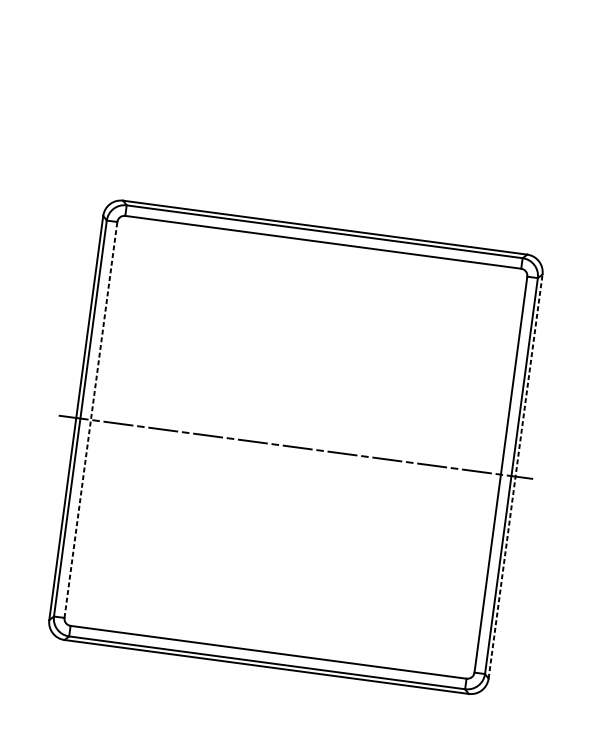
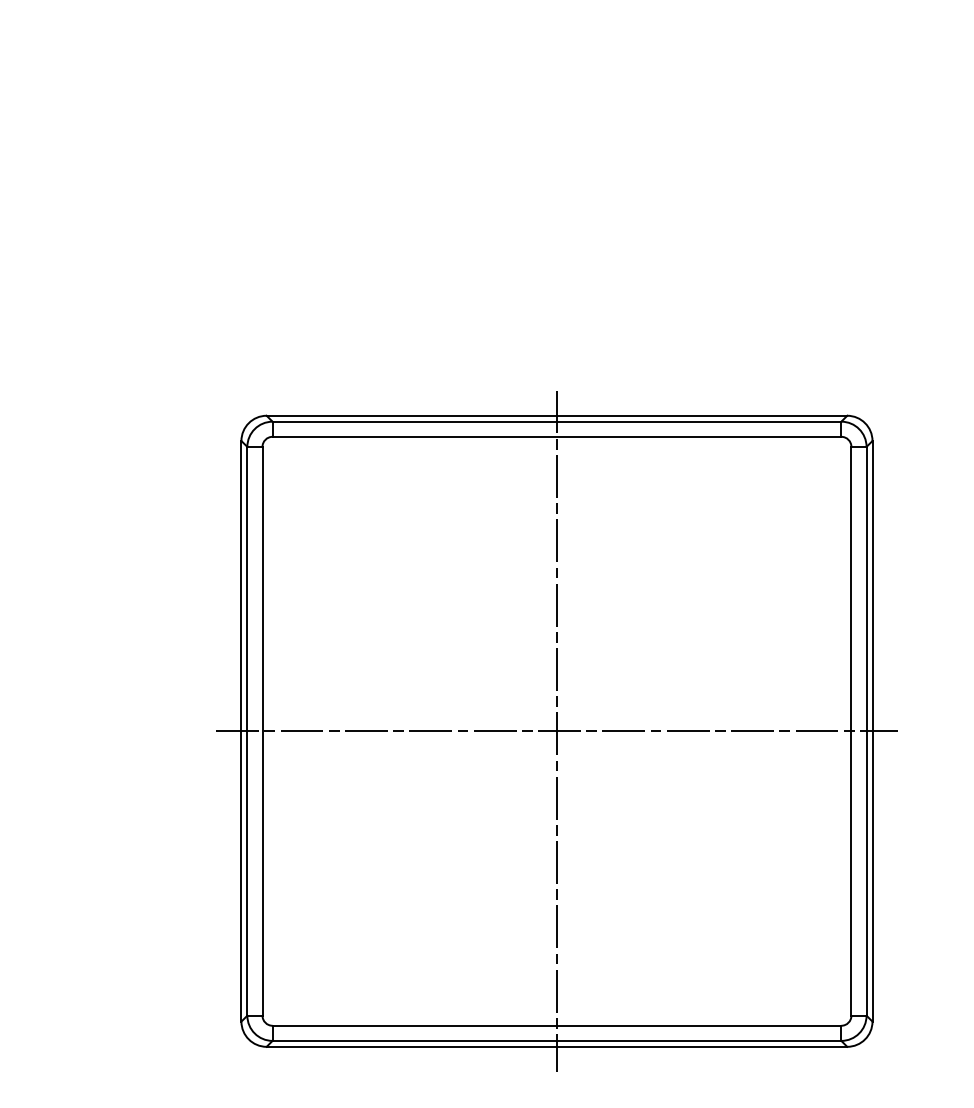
line: (91, 419) -> (262, 730), dashed -> solid
line: (295, 447) -> (556, 731), added
line: (515, 476) -> (872, 730), dashed -> solid

